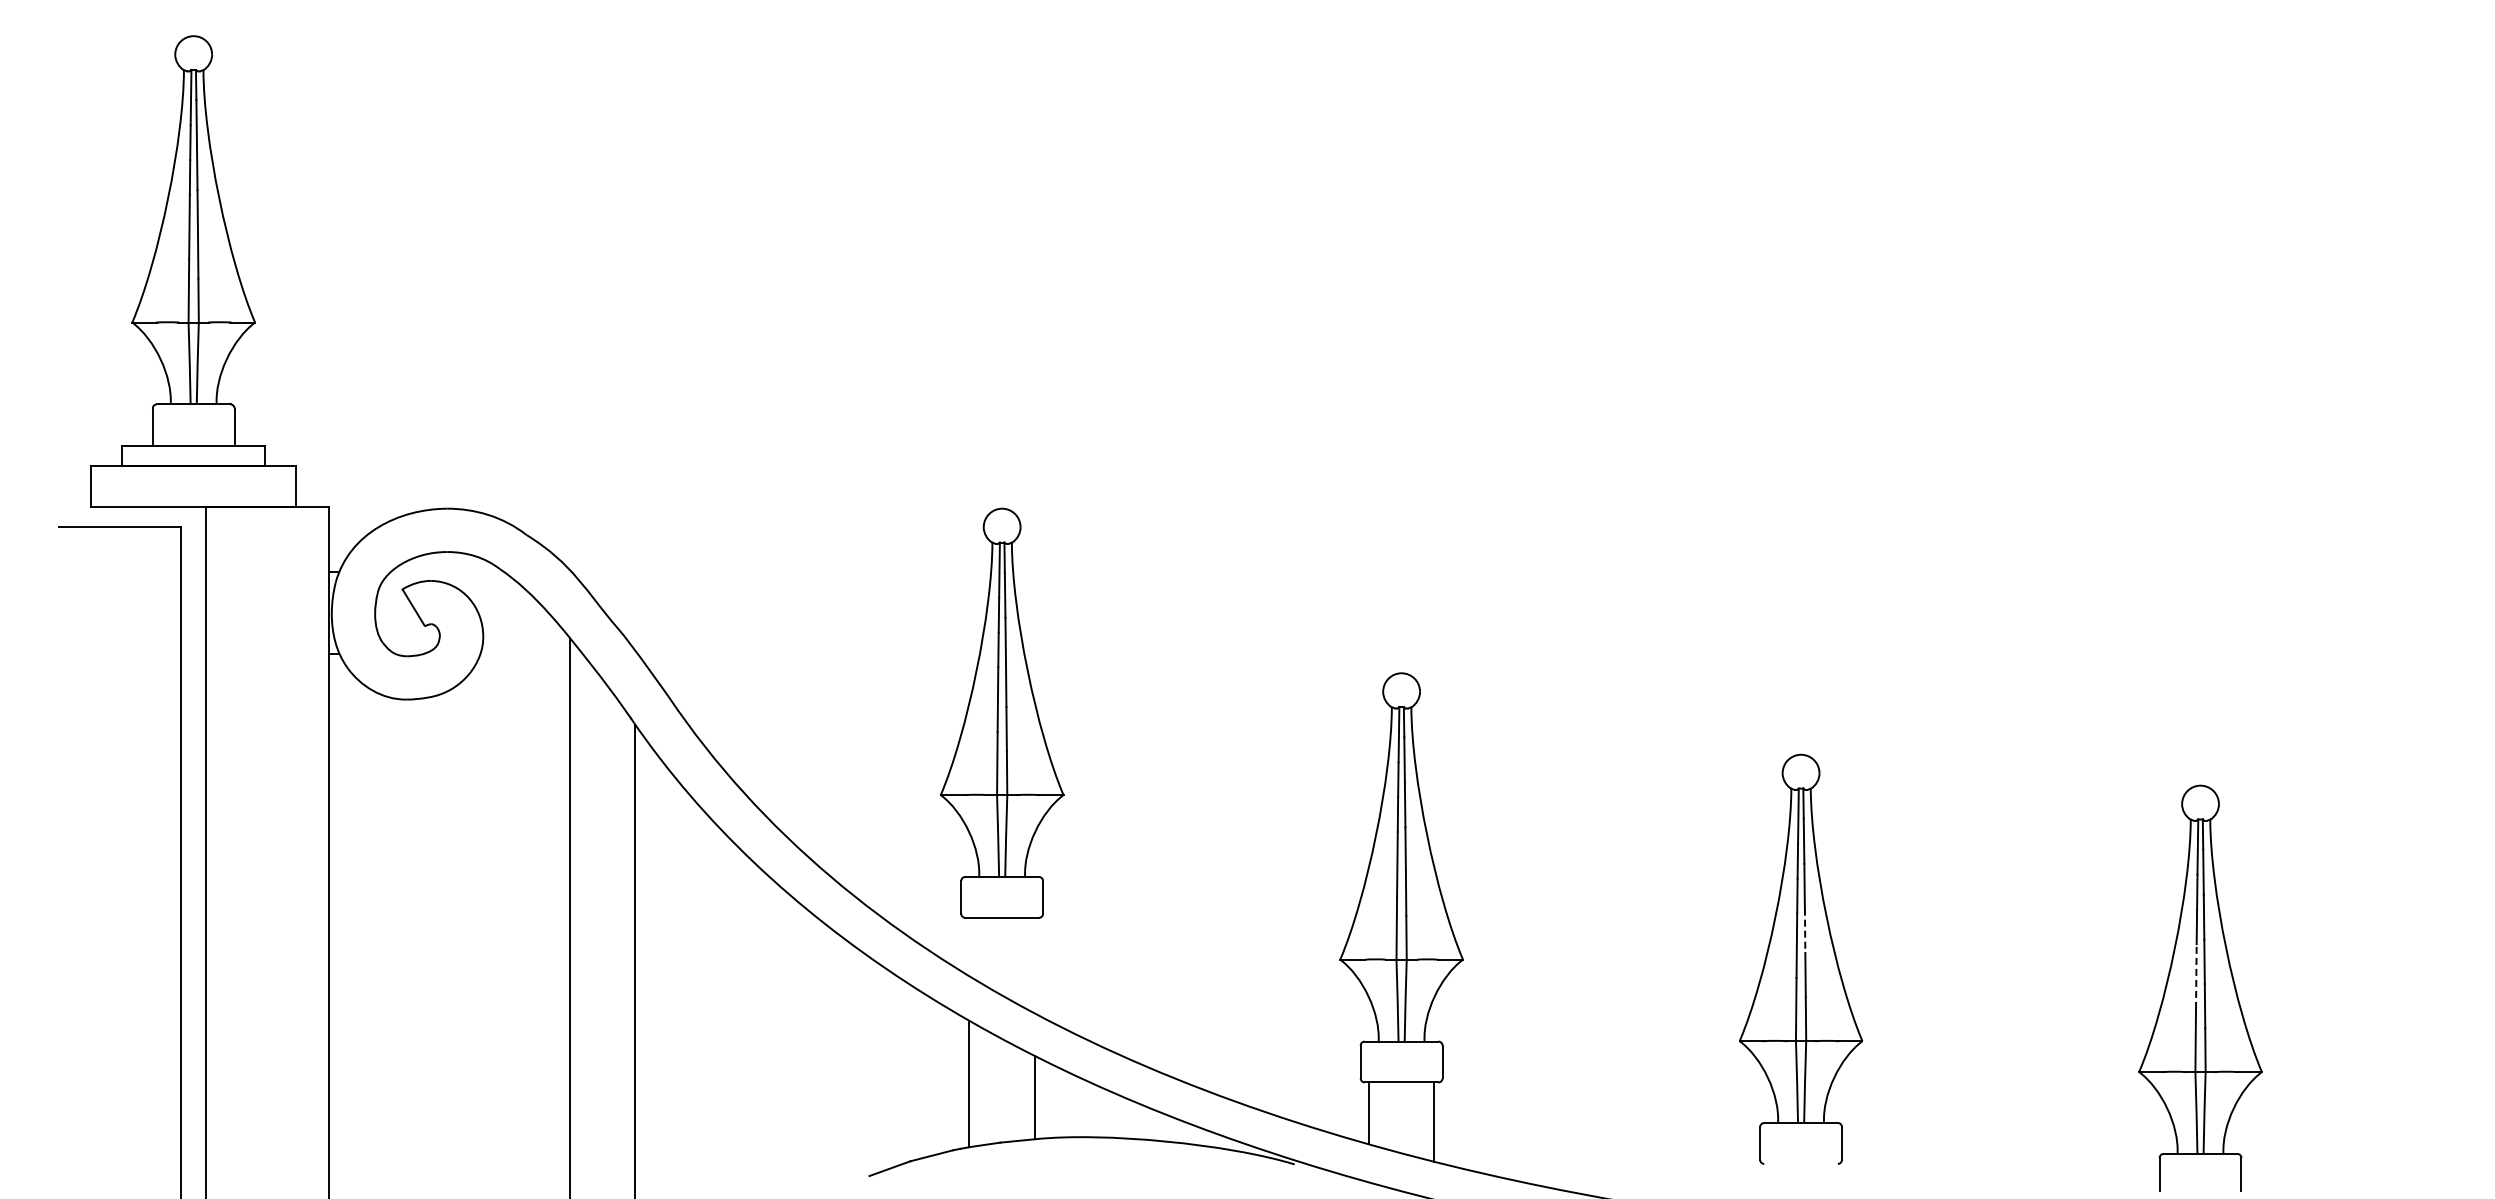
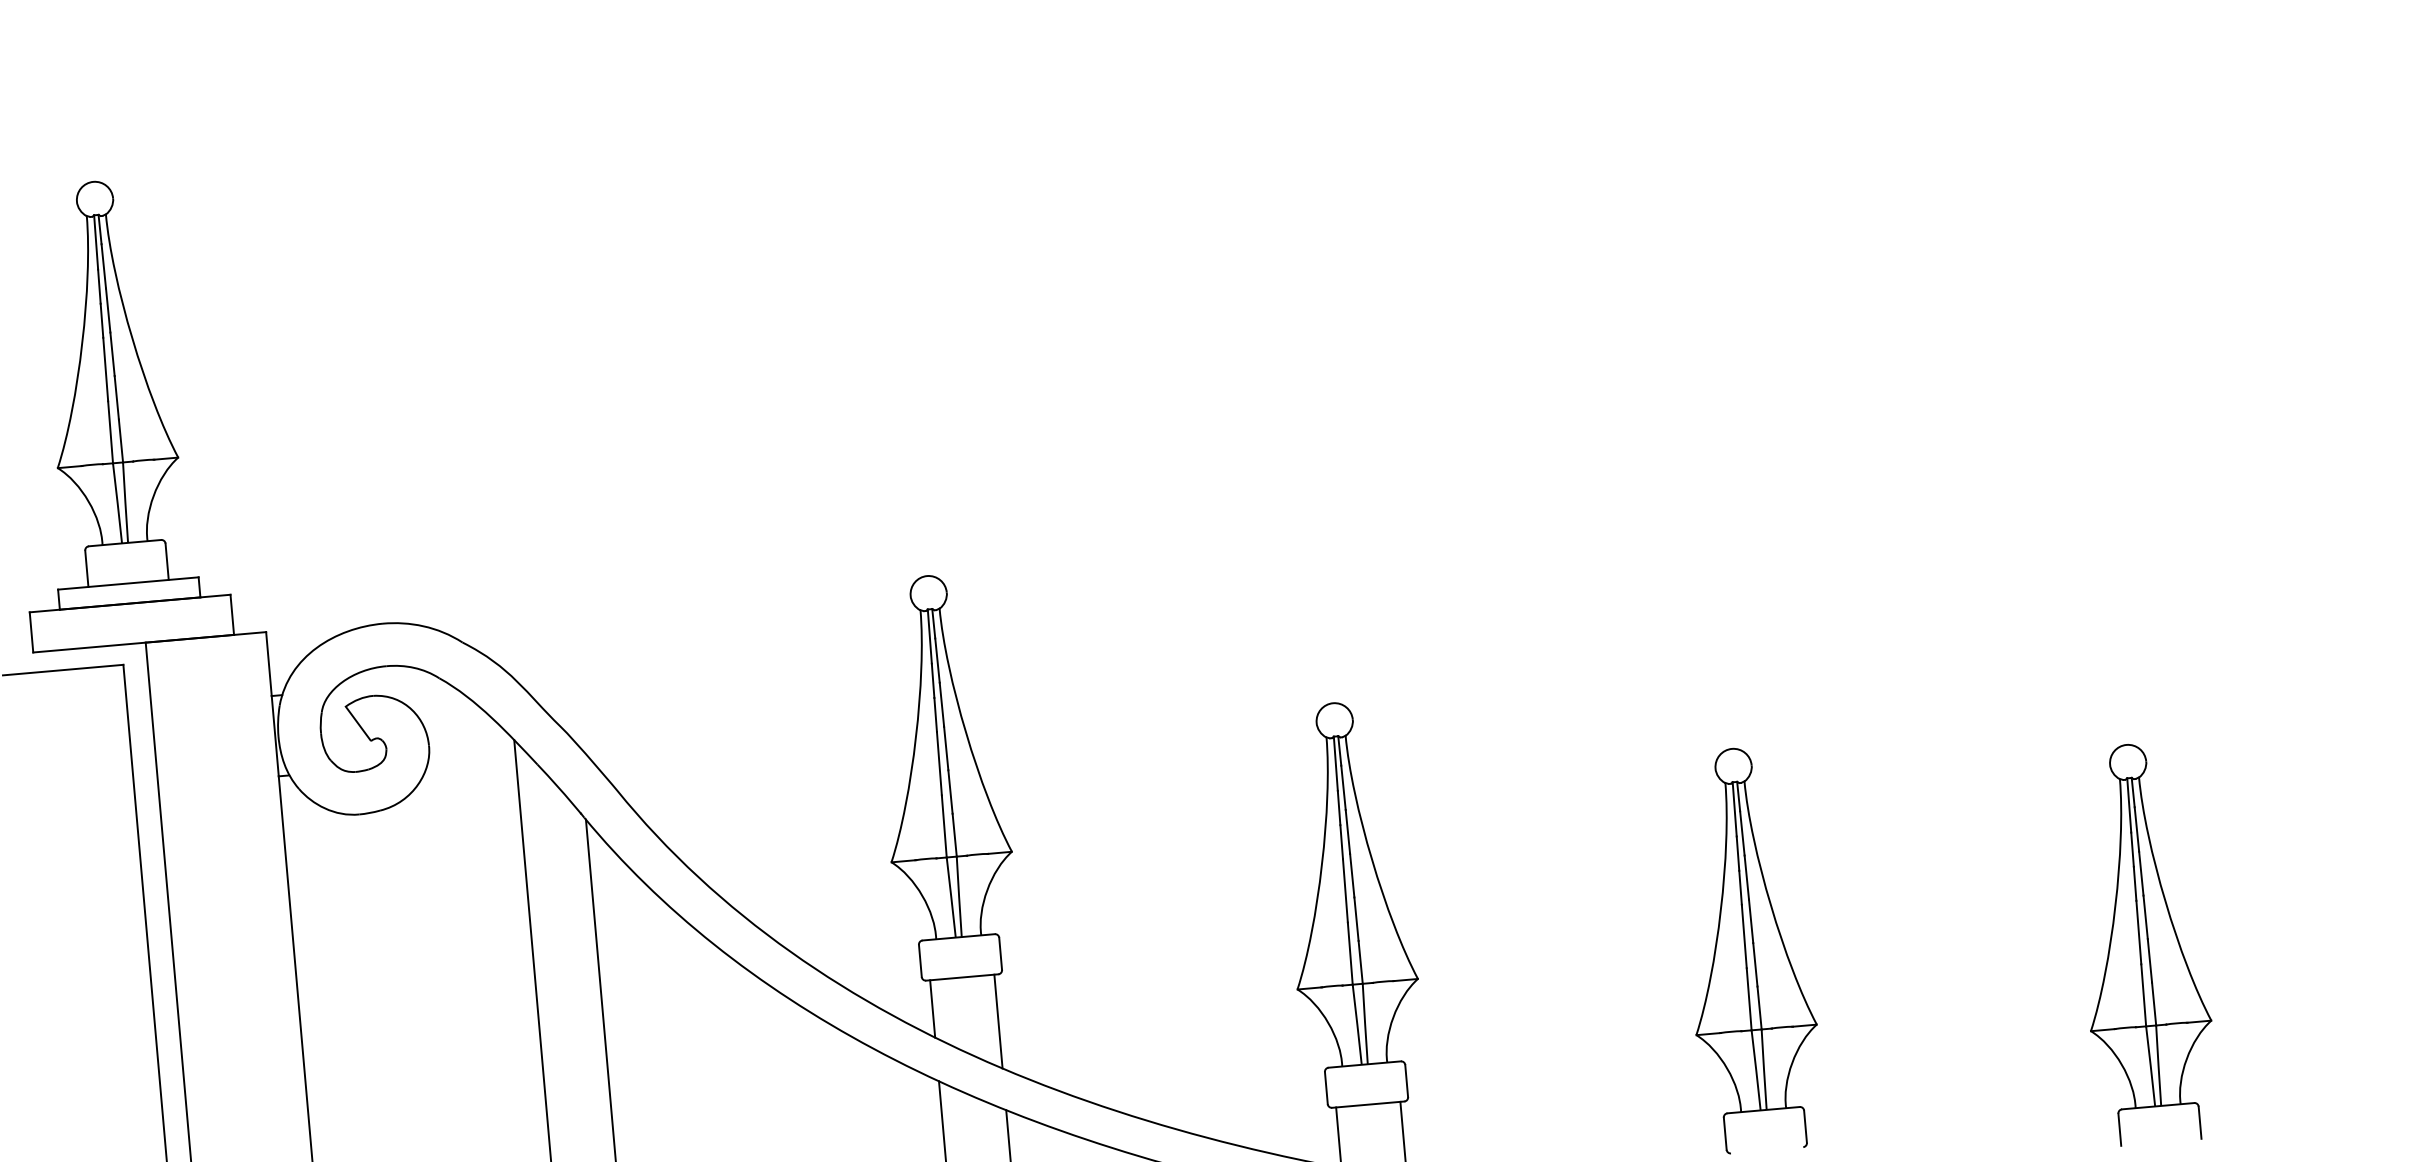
line: (1805, 931) -> (1751, 921), dashed -> solid
line: (969, 946) -> (932, 1008), added
line: (1034, 965) -> (998, 1021), added
line: (2196, 976) -> (2139, 932), dashed -> solid

